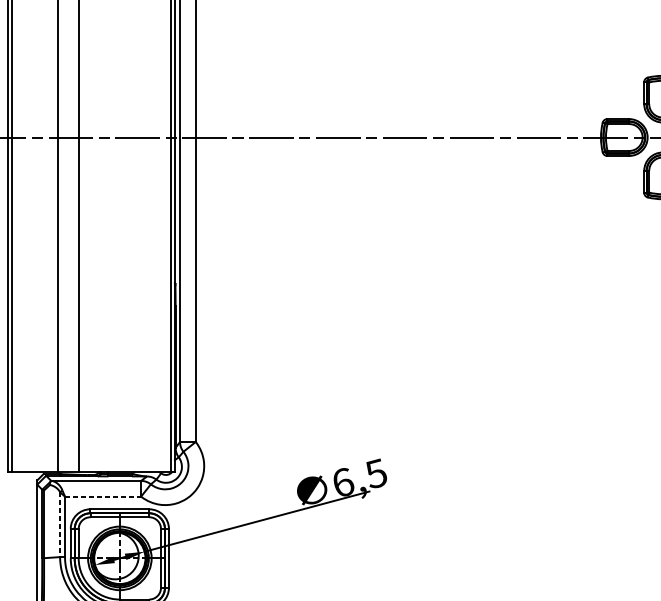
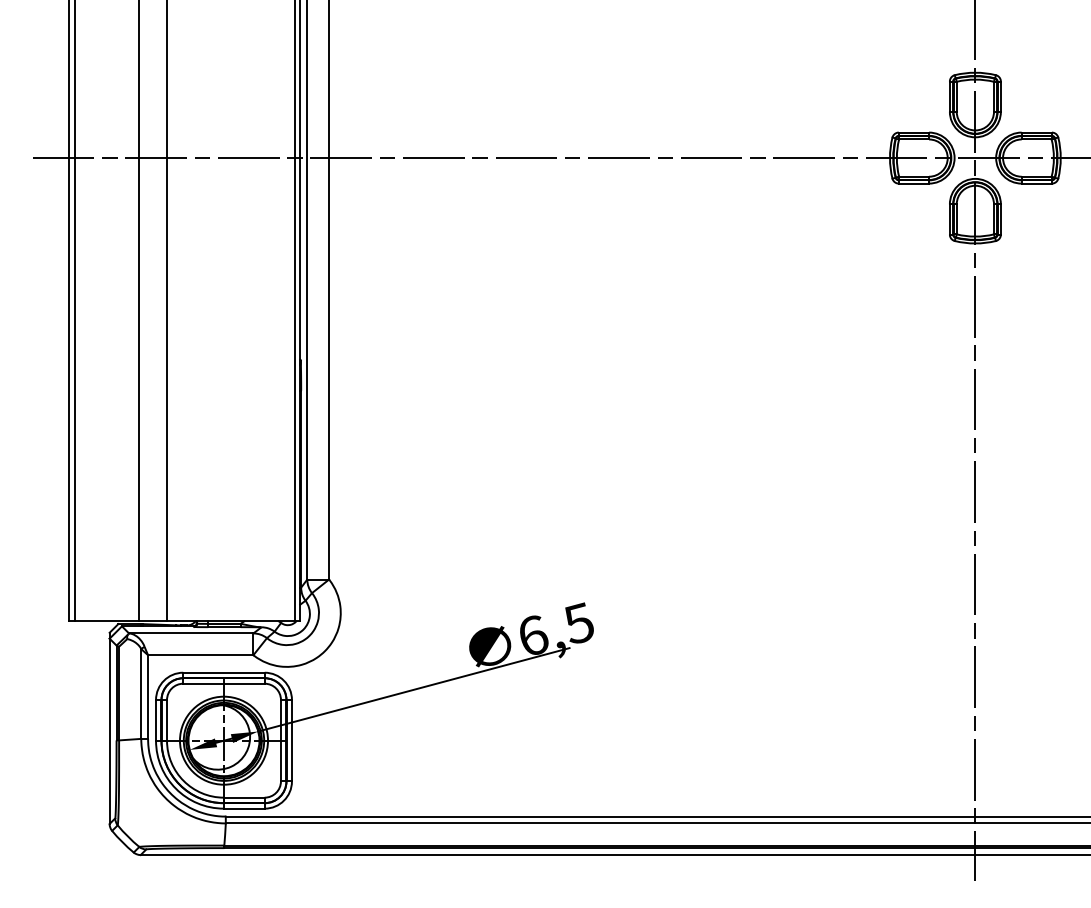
line: (102, 496) -> (200, 655), dashed -> solid
line: (60, 524) -> (141, 693), dashed -> solid

